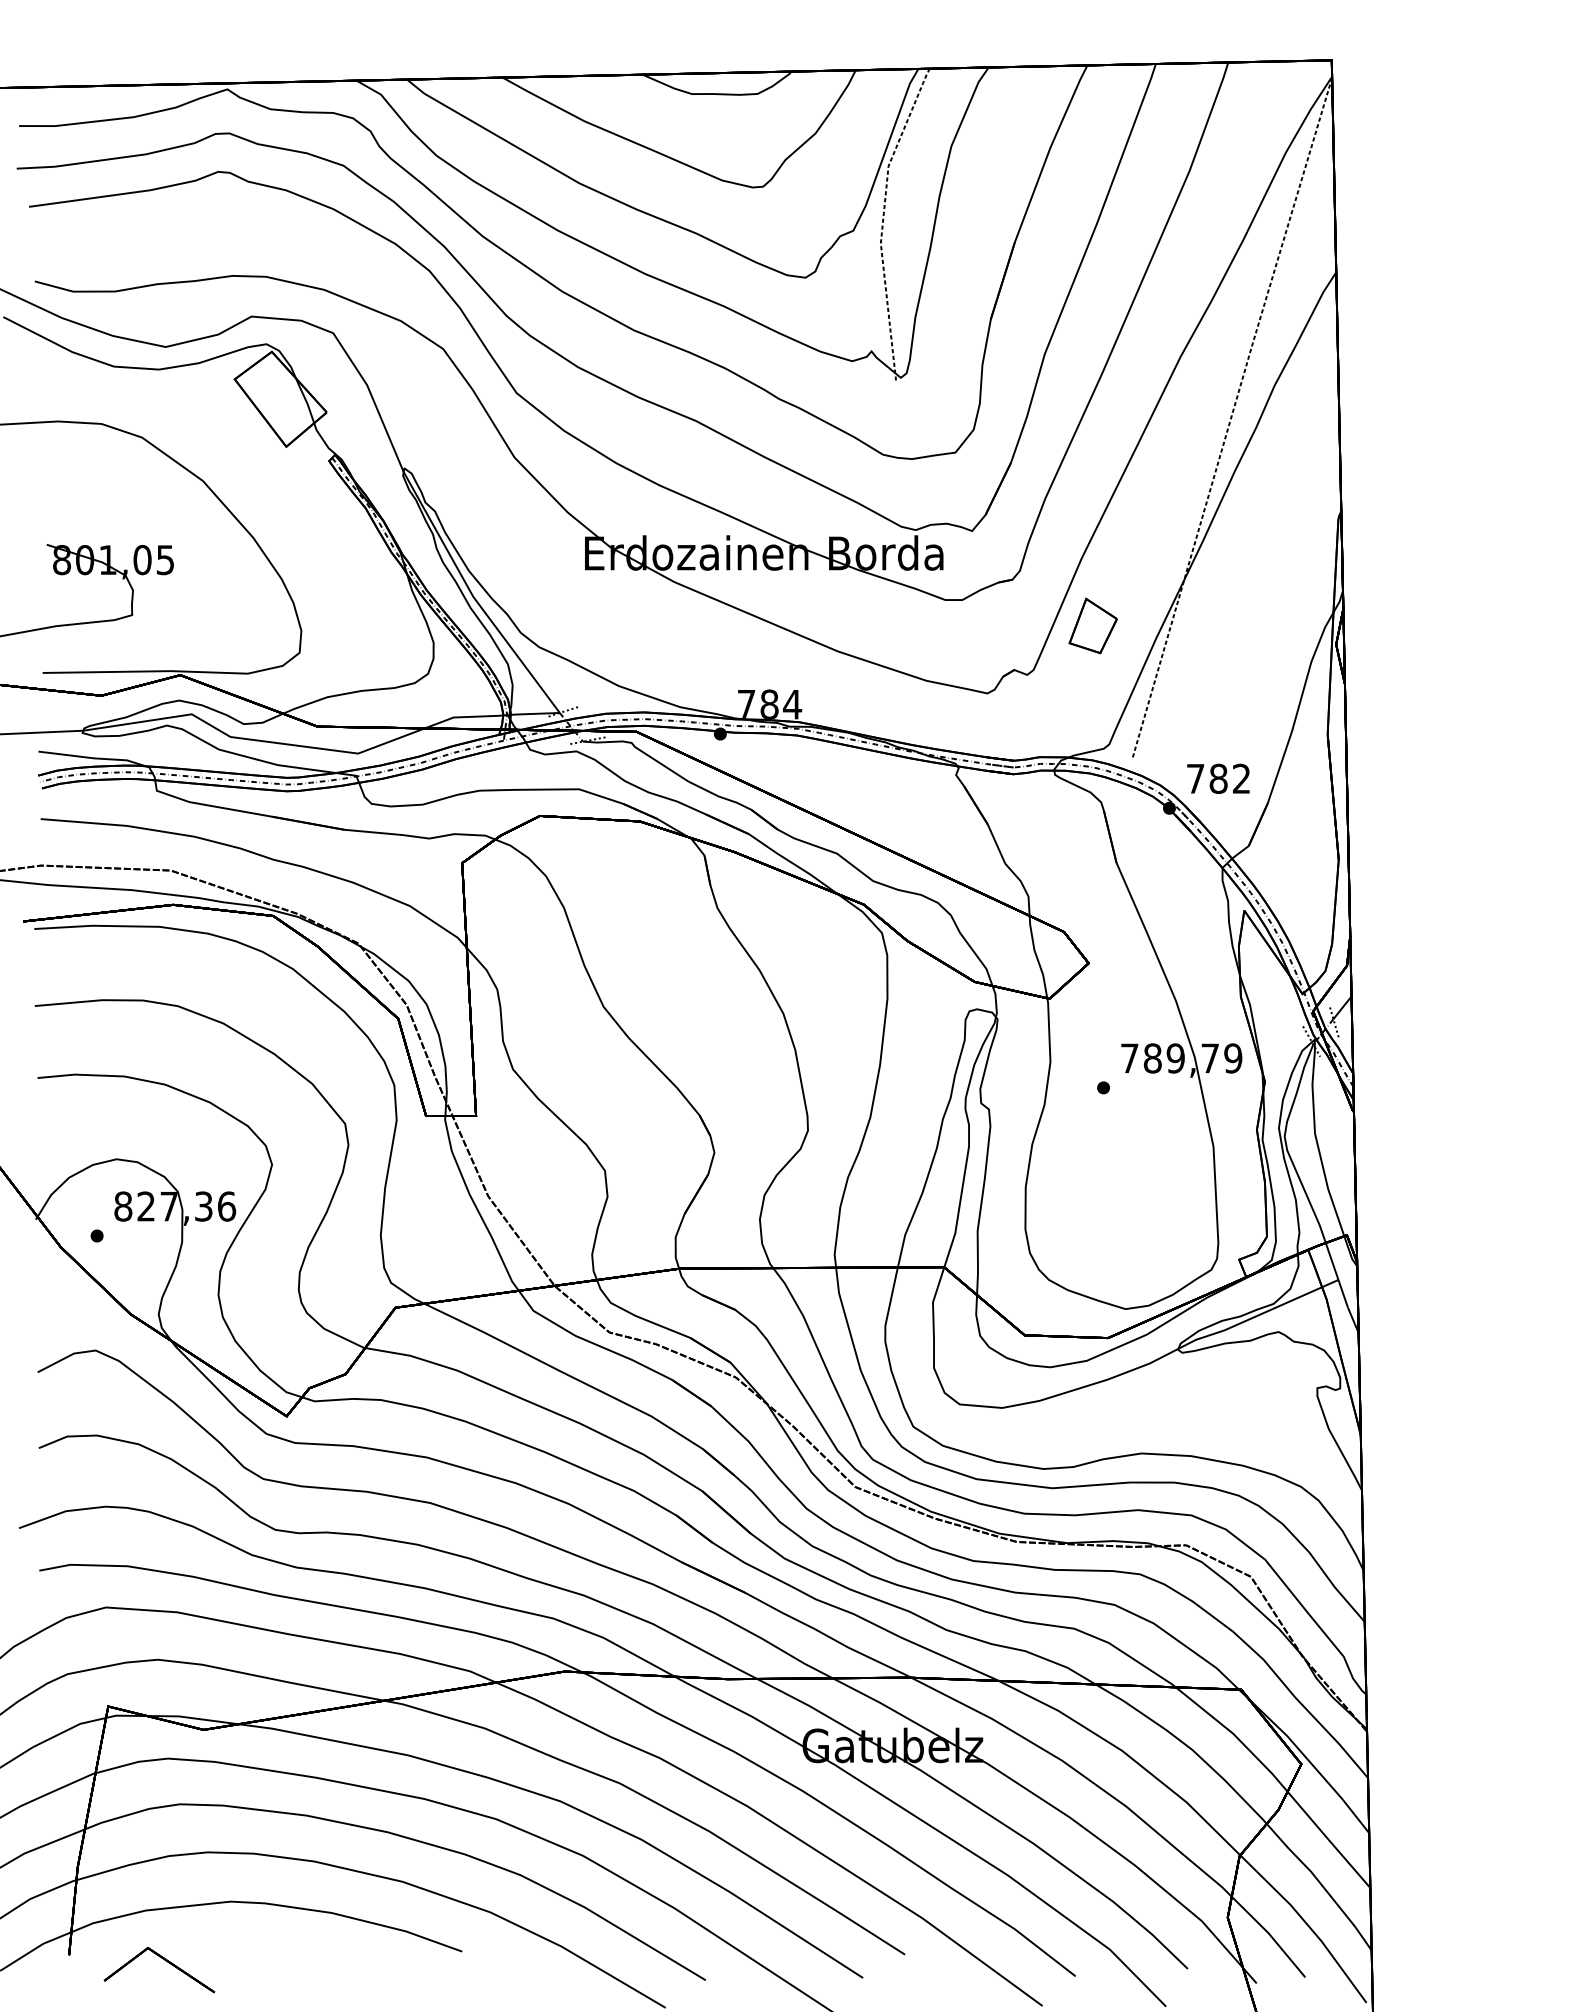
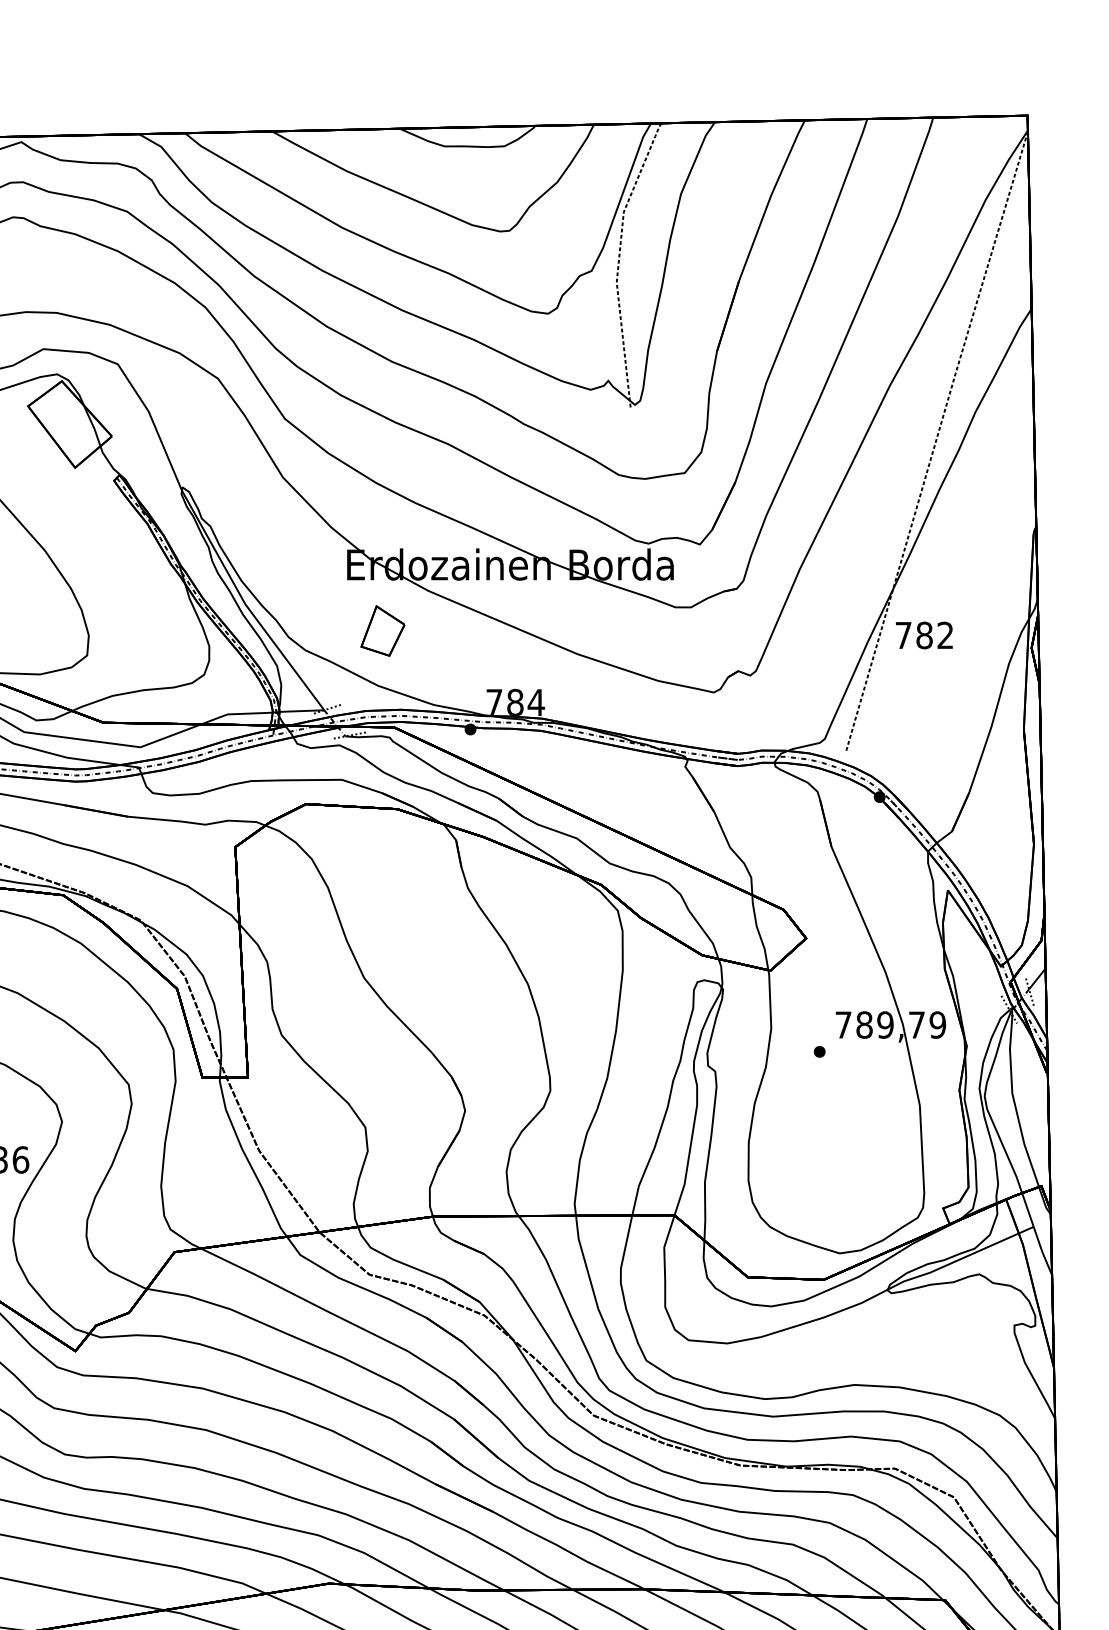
part: (1092, 625) -> (382, 630), moved
text: (1218, 778) -> (924, 635), moved

